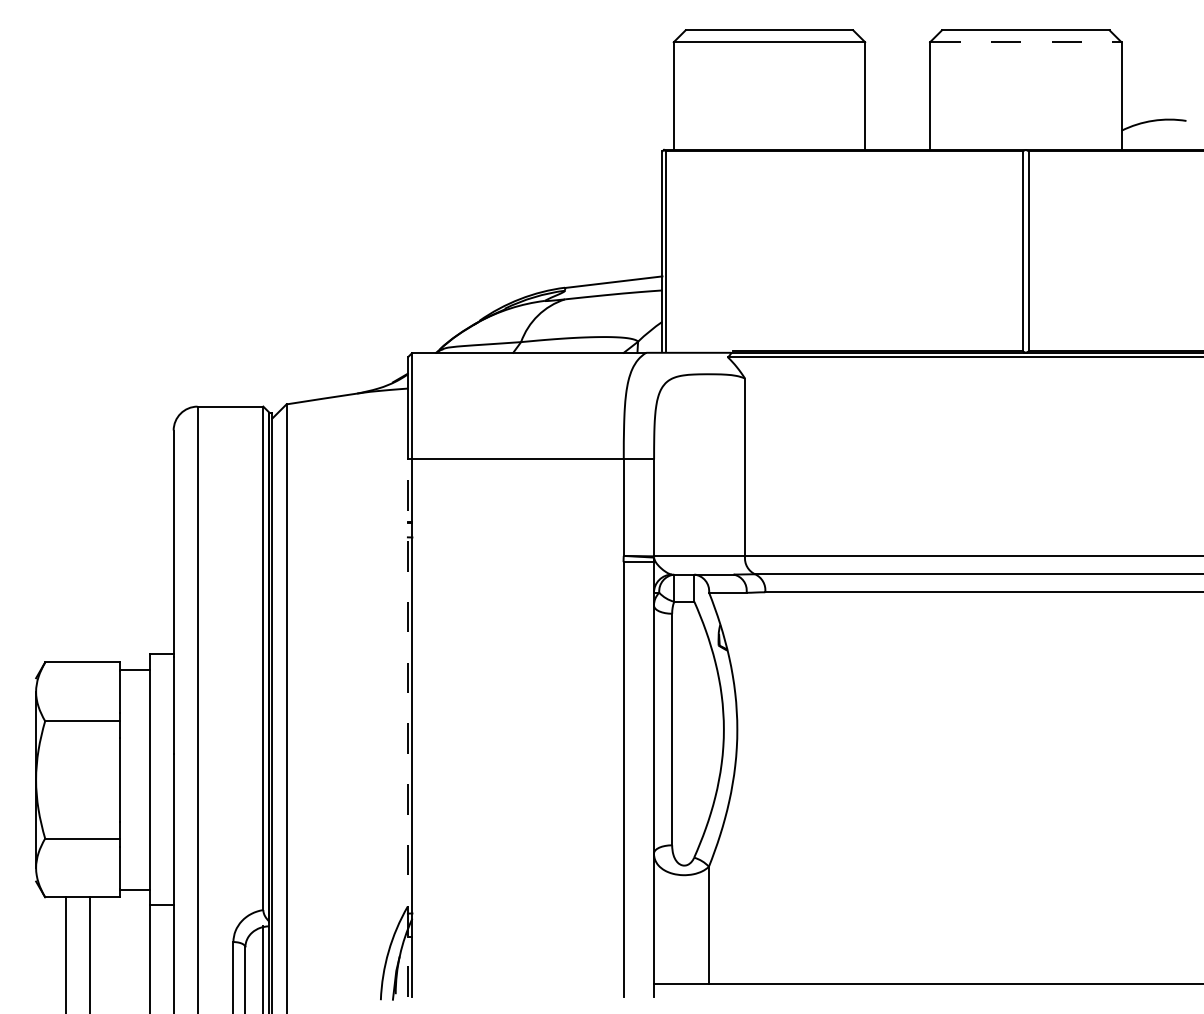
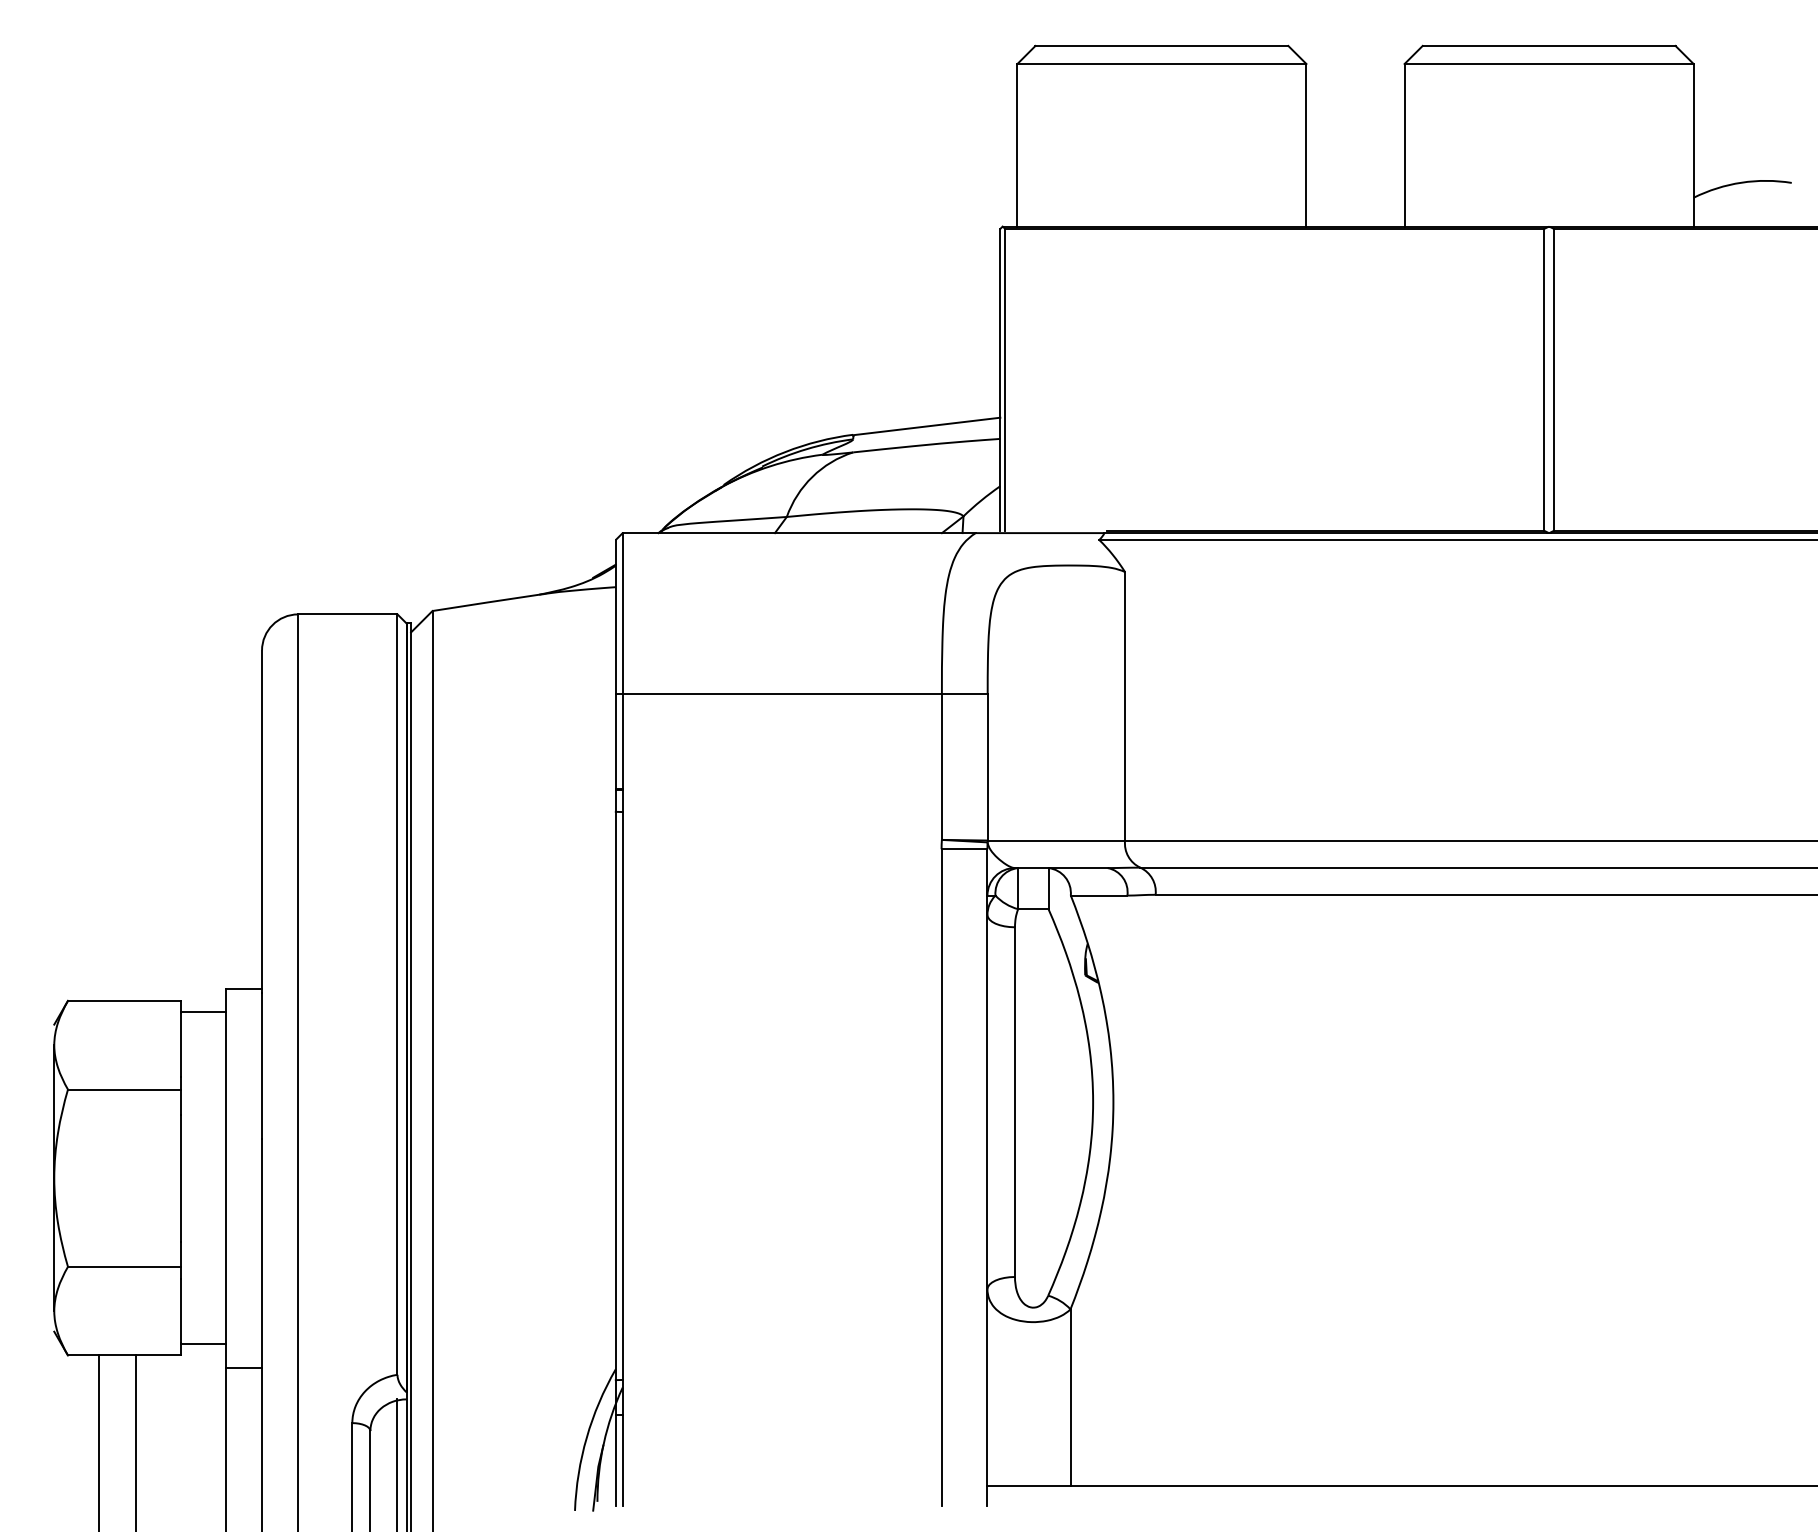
line: (1025, 42) -> (1548, 64), dashed -> solid
line: (407, 727) -> (615, 1099), dashed -> solid

